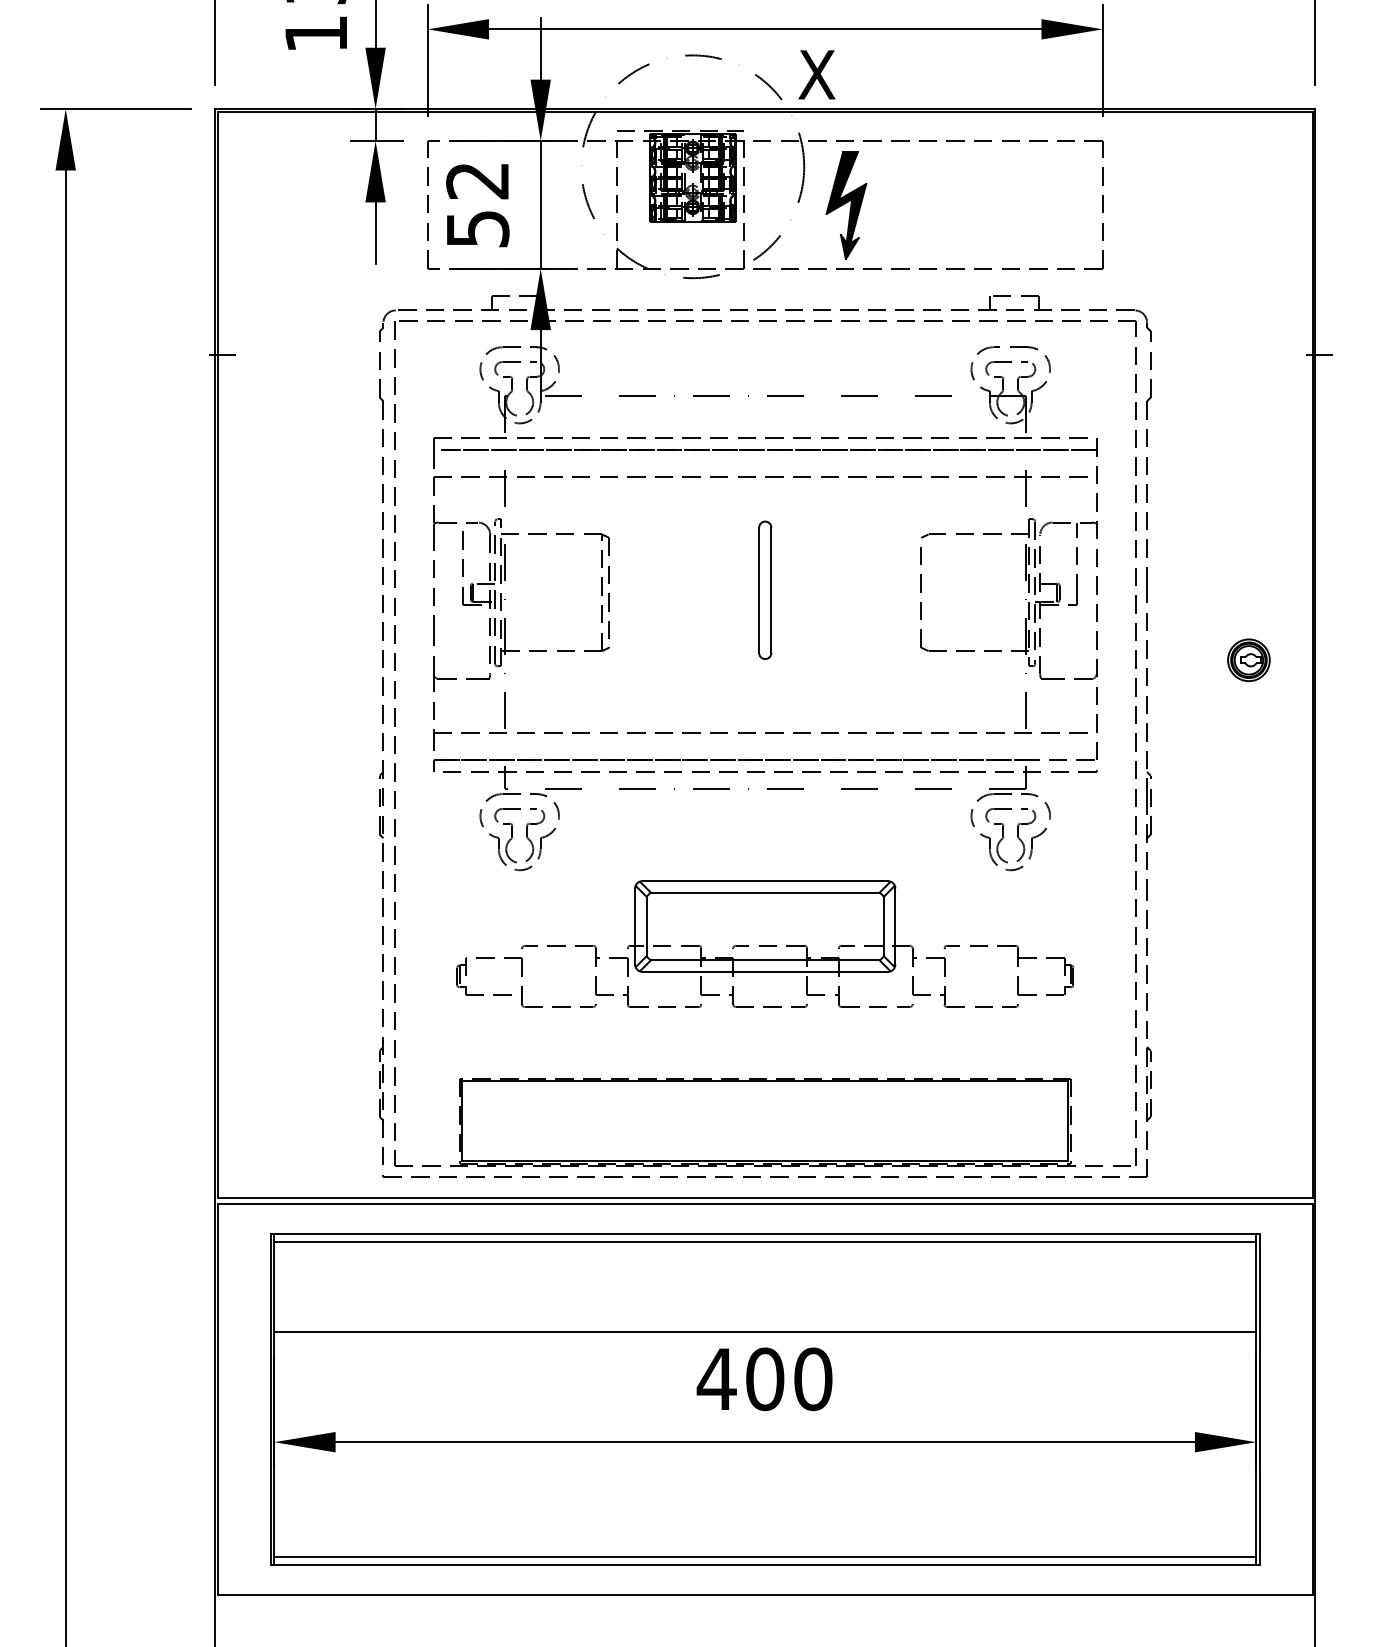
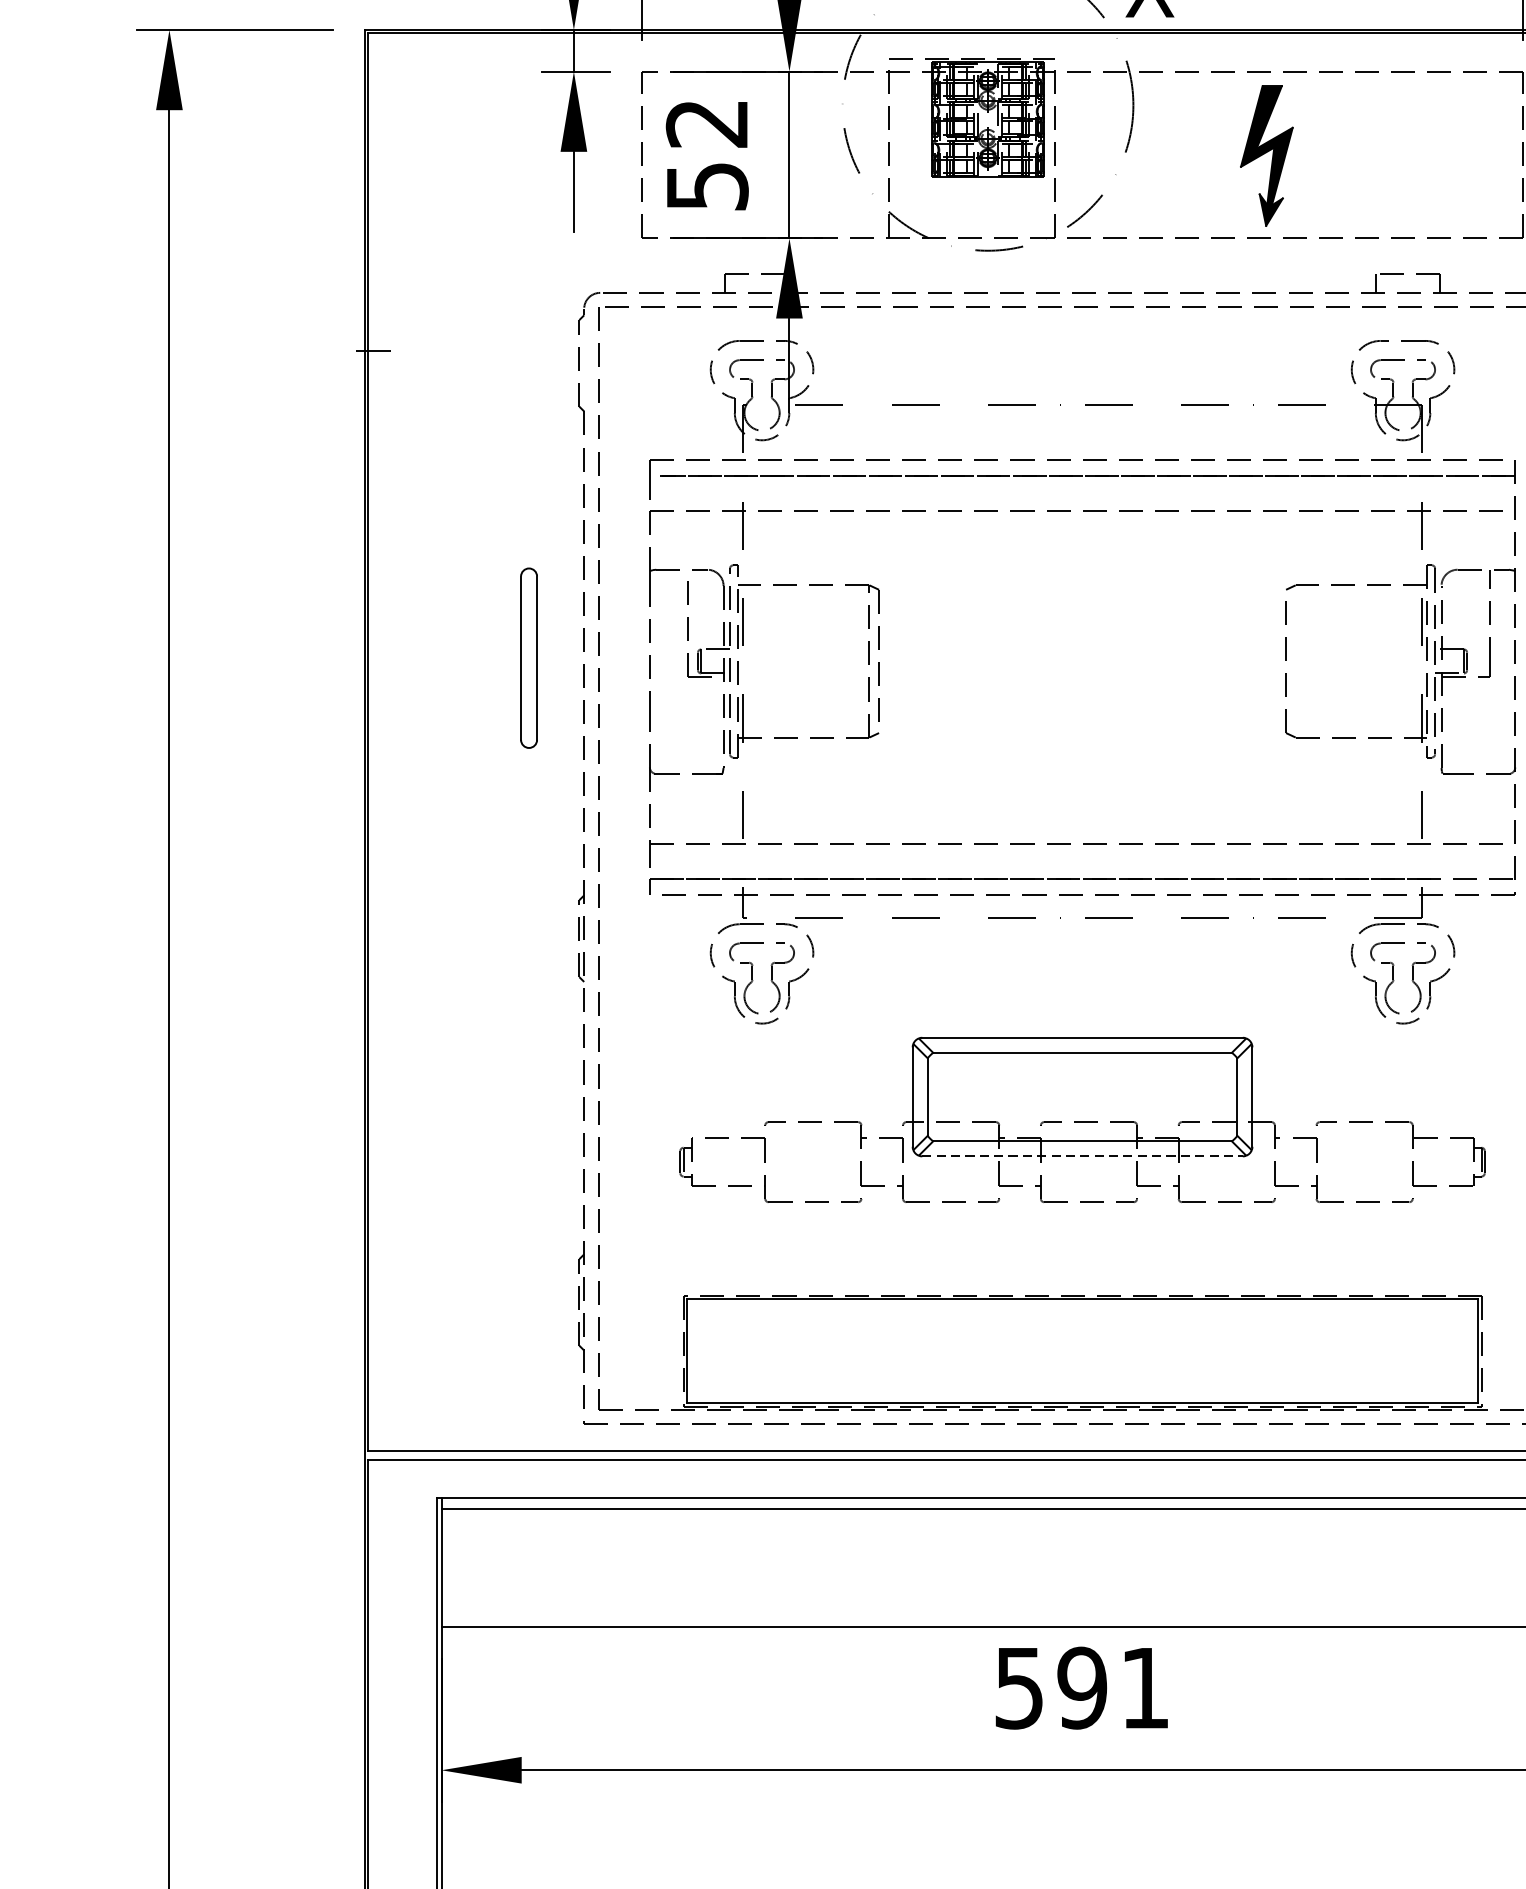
part: (846, 205) -> (1266, 155), moved
part: (765, 589) -> (529, 657), moved
line: (765, 971) -> (1082, 1155), solid -> dashed
text: (764, 1379) -> (1081, 1688), 400 -> 591

